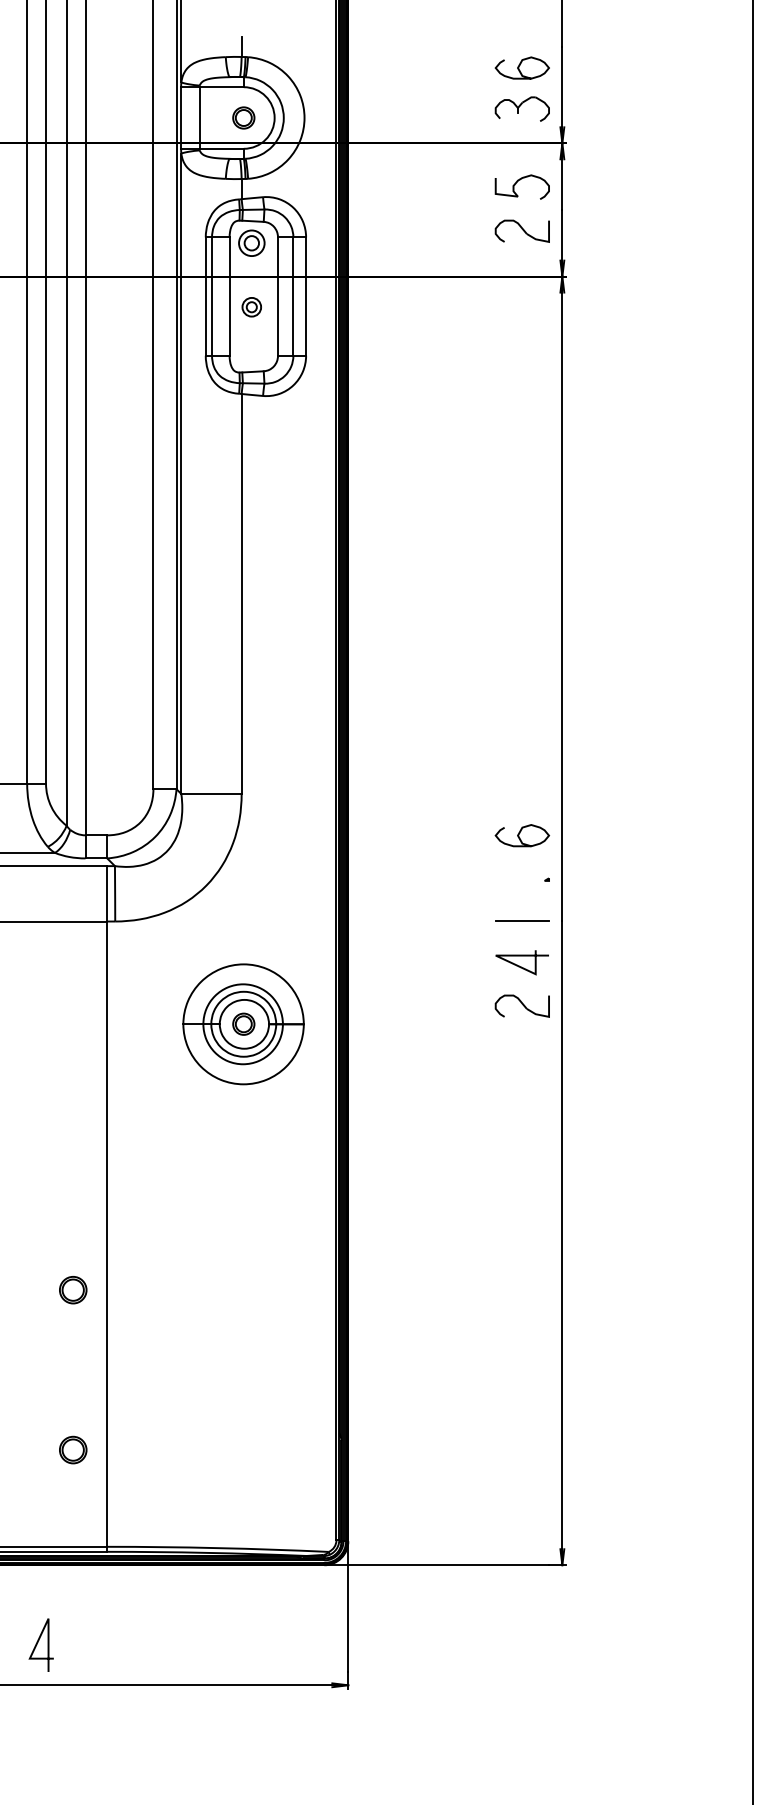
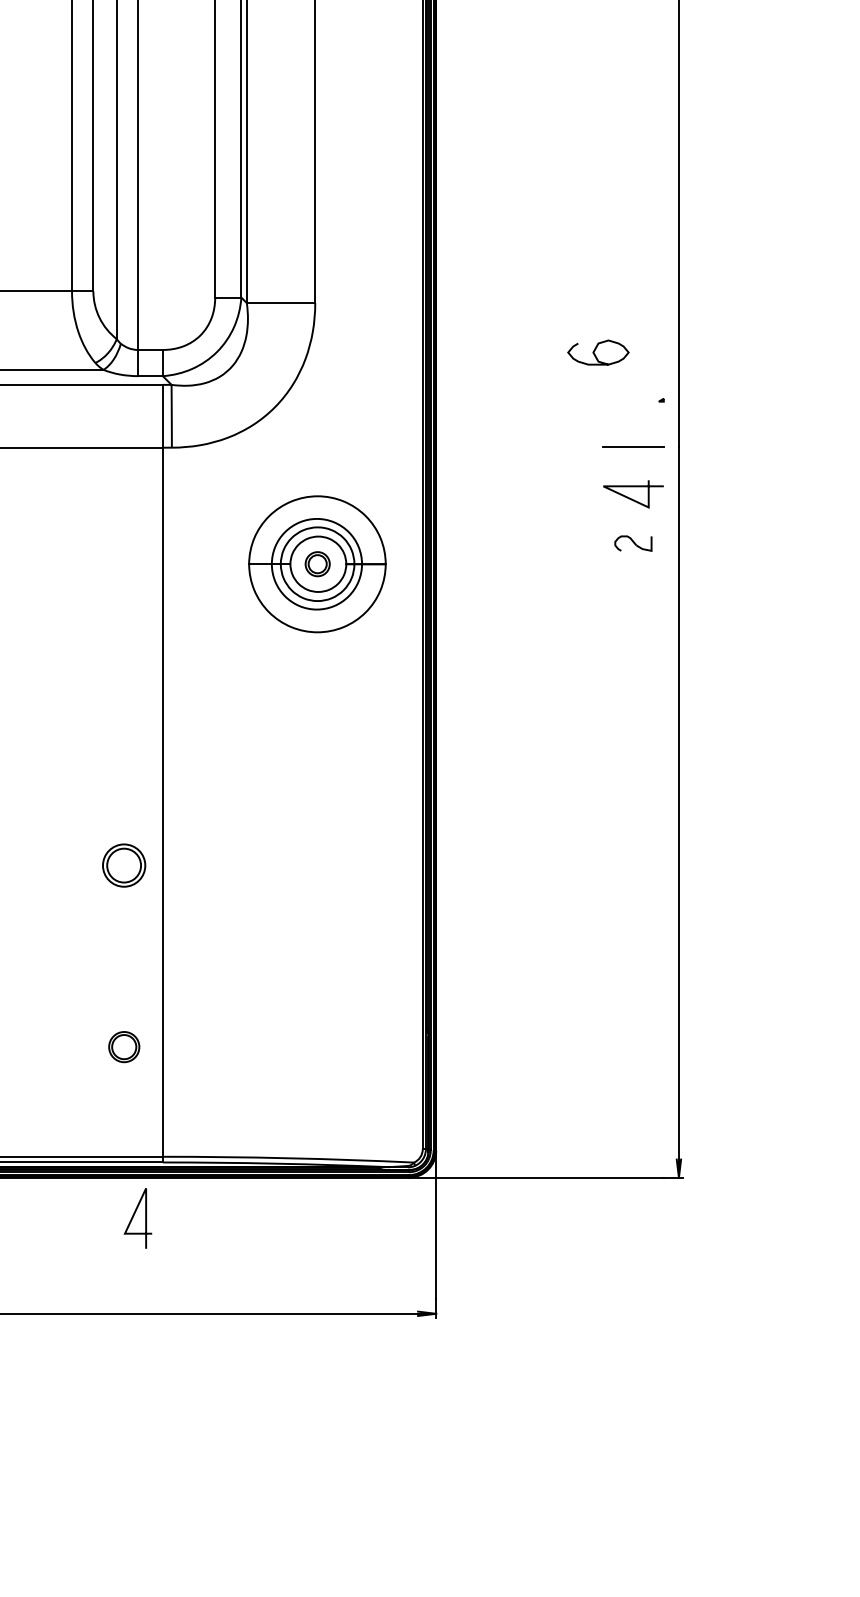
curve: (519, 835) -> (595, 352), moved
part: (521, 1005) -> (632, 542), size x0.6
part: (73, 1290) -> (124, 866), size x1.4
line: (38, 1642) -> (134, 1215), moved

